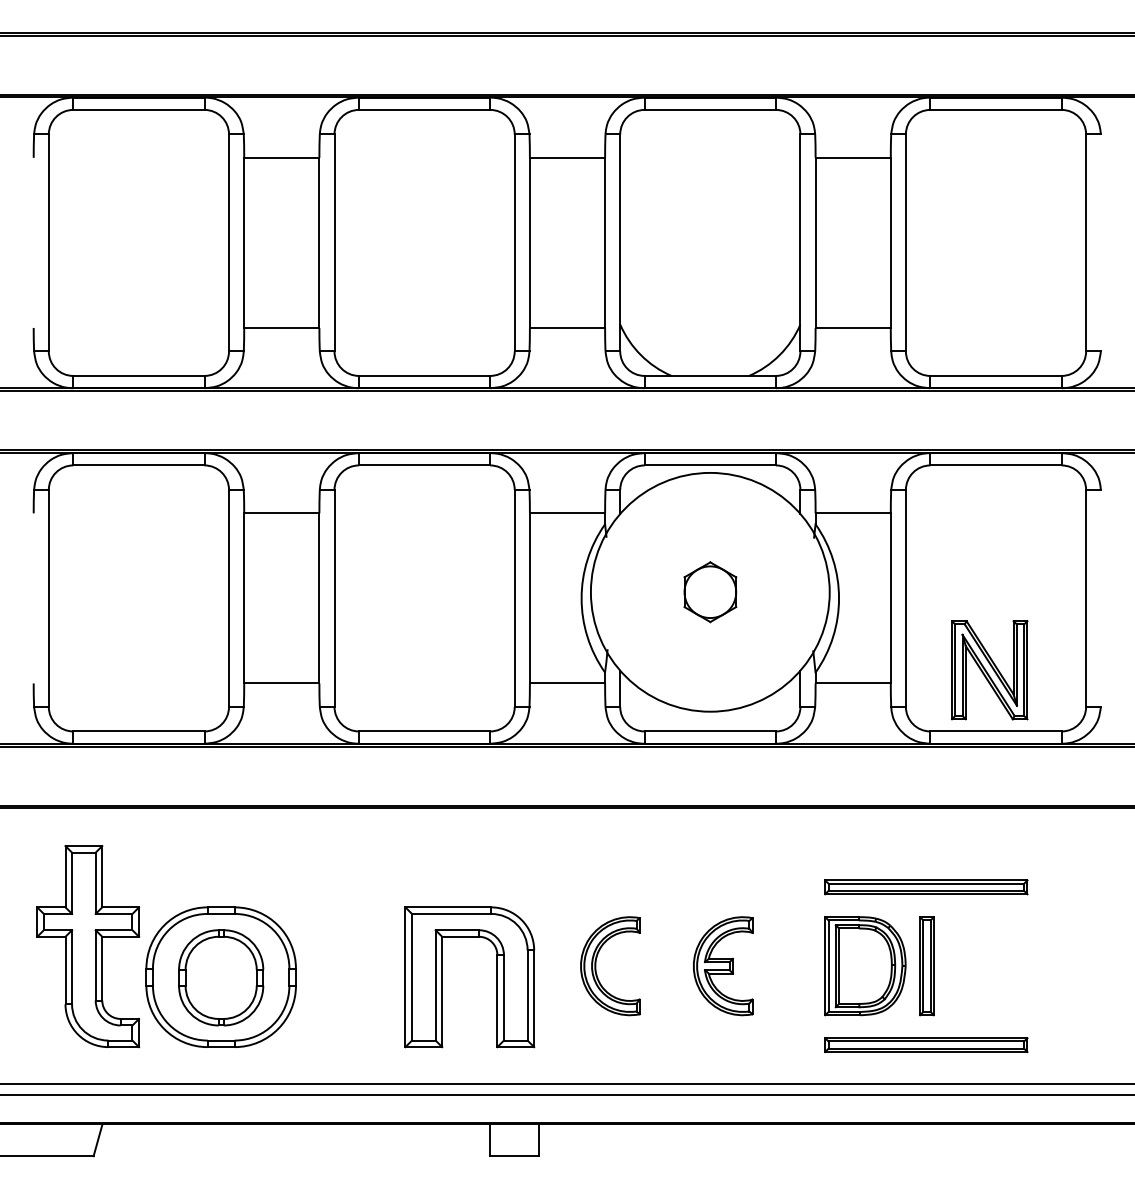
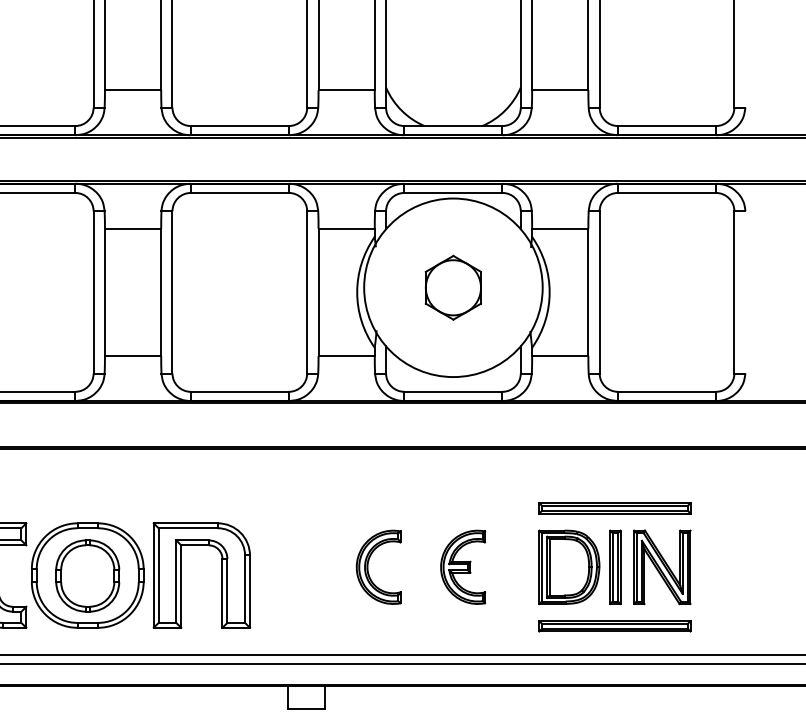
part: (710, 591) -> (453, 287), size x1.43
part: (989, 670) -> (662, 567), moved
part: (442, 977) -> (181, 575), moved

